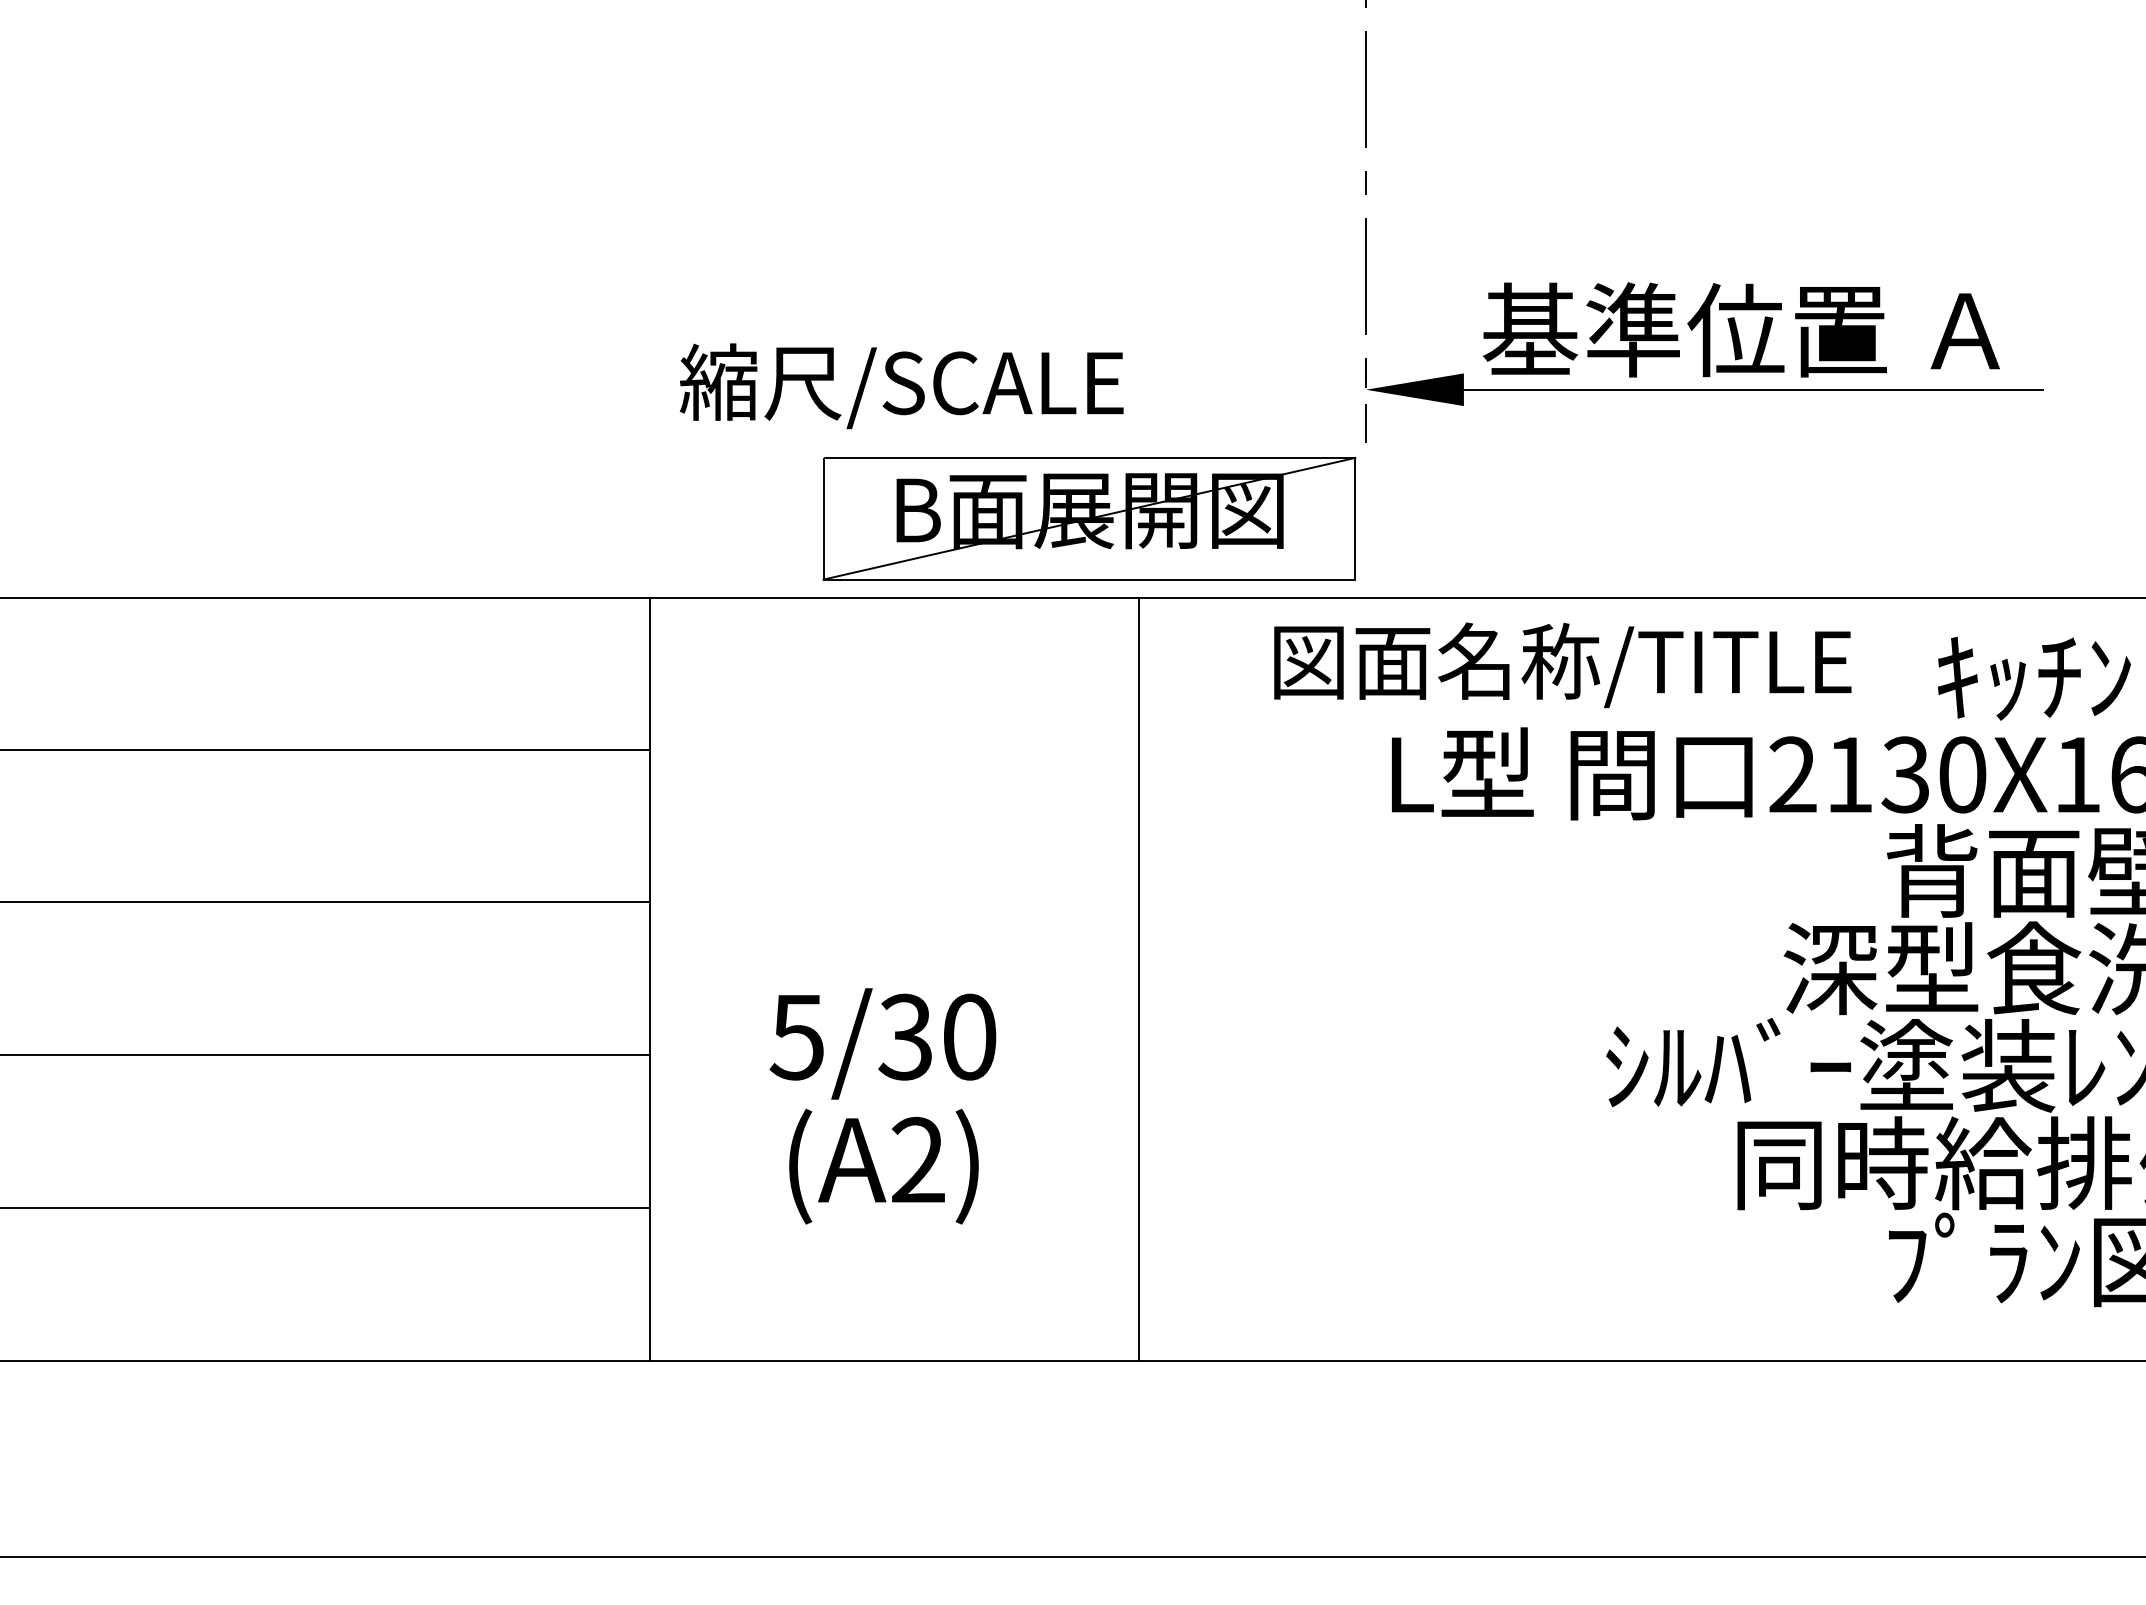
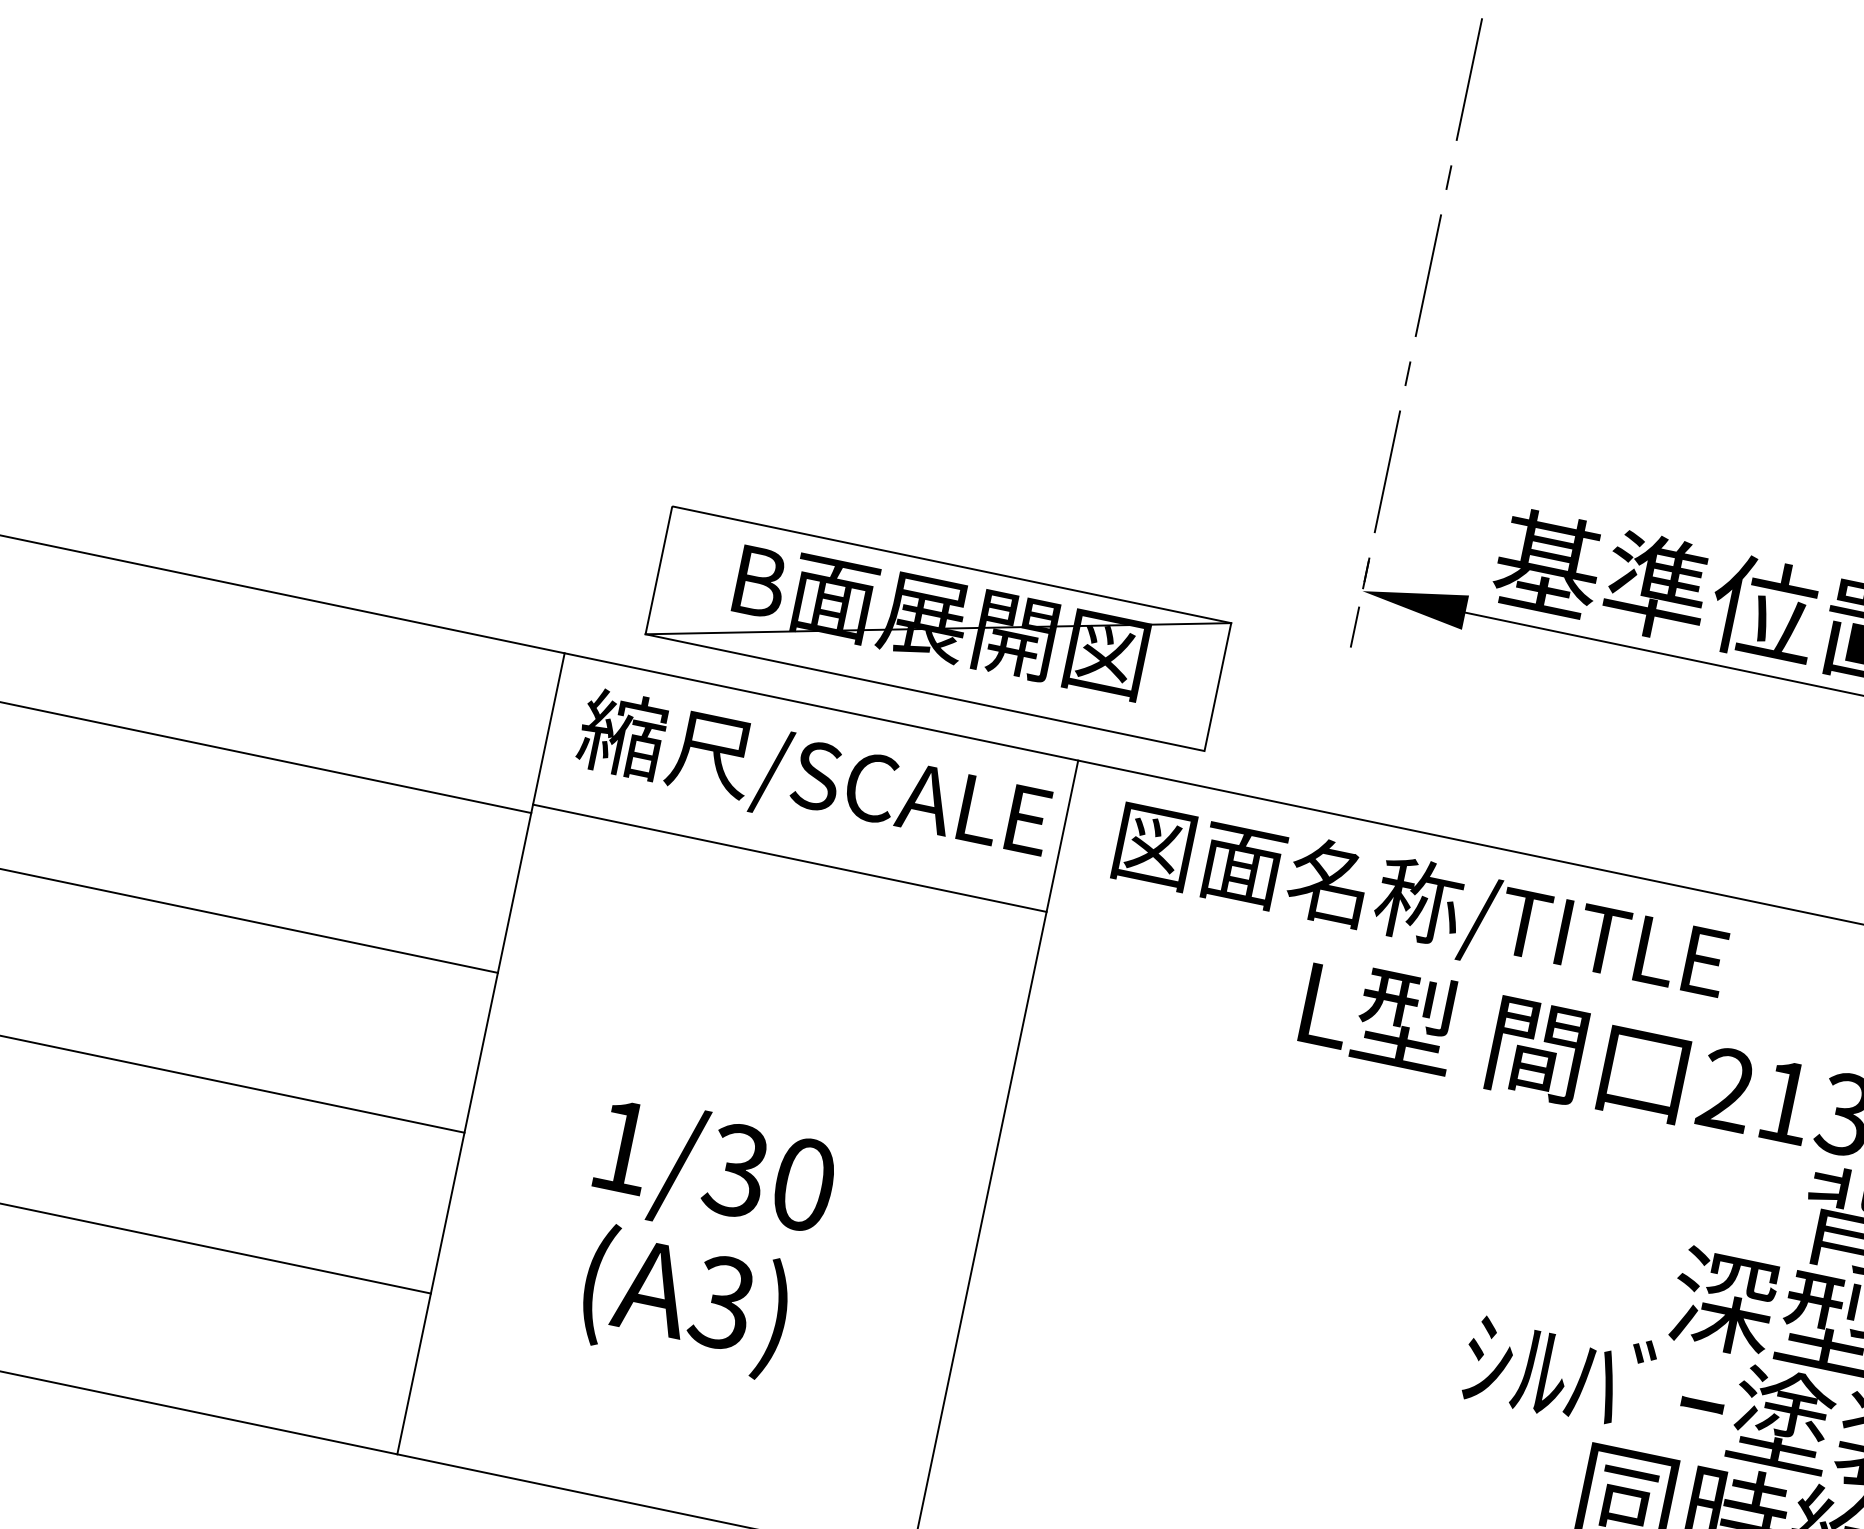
text: (901, 386) -> (813, 779), moved
part: (1089, 518) -> (938, 628), moved
text: (1562, 665) -> (1420, 905), moved
line: (894, 742) -> (789, 858), added
text: (796, 1037) -> (621, 1146), 5/30 -> 1/30
text: (917, 1160) -> (721, 1302), (A2) -> (A3)

